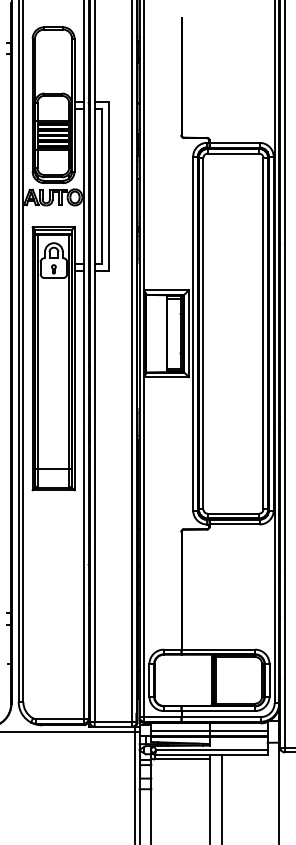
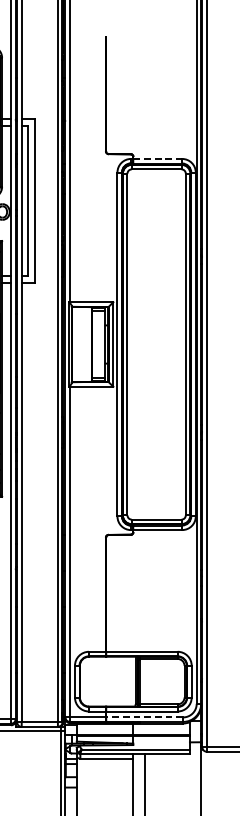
line: (235, 142) -> (158, 158), solid -> dashed
line: (221, 717) -> (145, 717), solid -> dashed
line: (209, 731) -> (133, 731), removed

